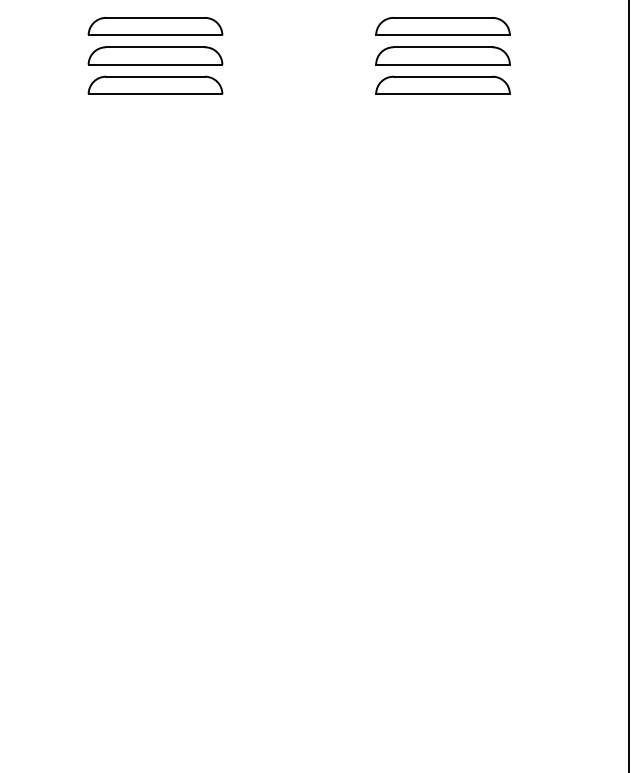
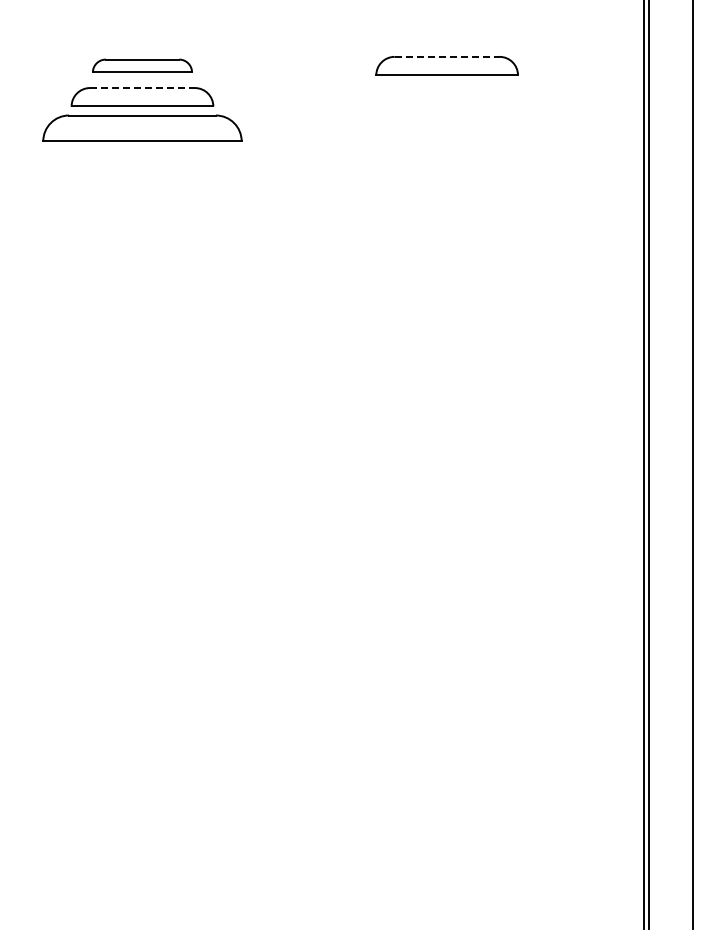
line: (443, 17) -> (447, 56), solid -> dashed
part: (155, 26) -> (142, 65), size x0.7
line: (155, 47) -> (142, 88), solid -> dashed
part: (442, 55) -> (446, 96), removed
part: (155, 85) -> (142, 128), size x1.4
part: (442, 85) -> (446, 128), removed

